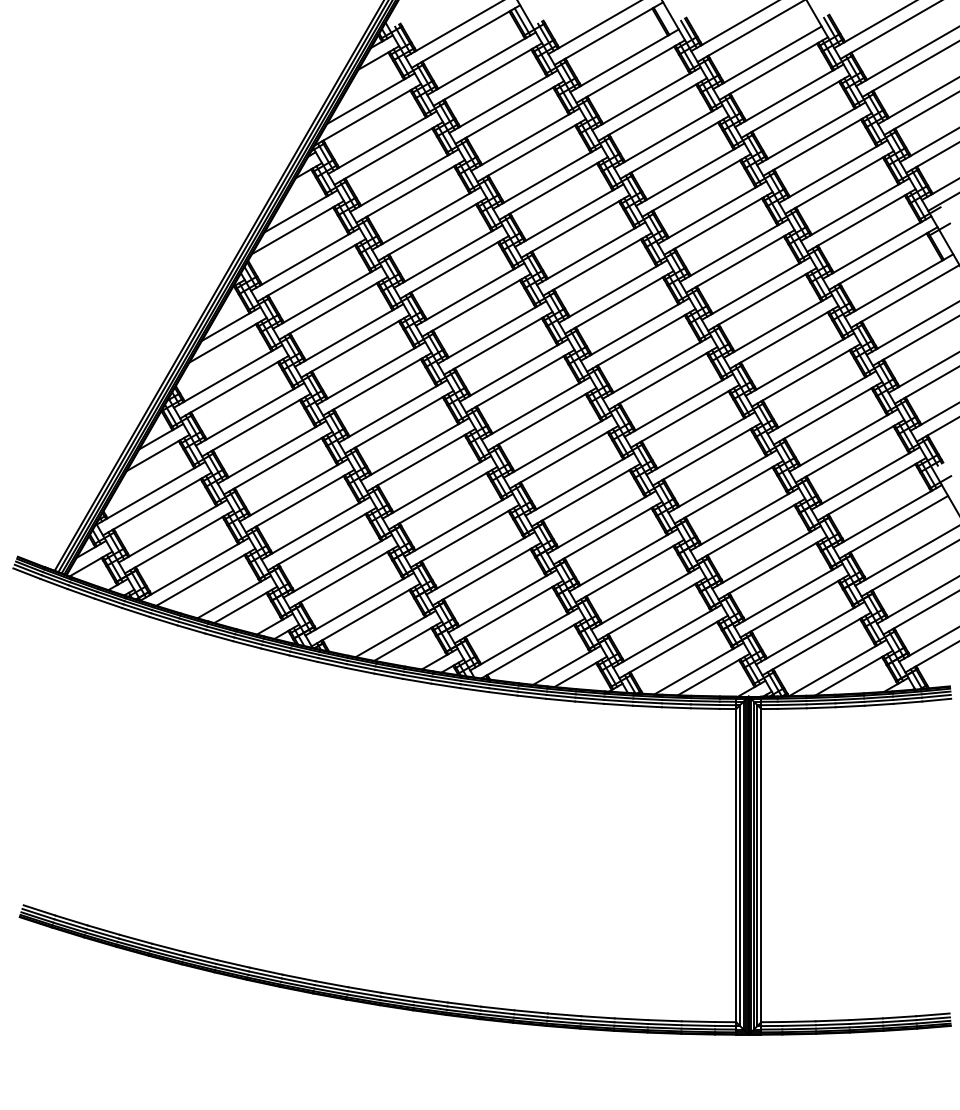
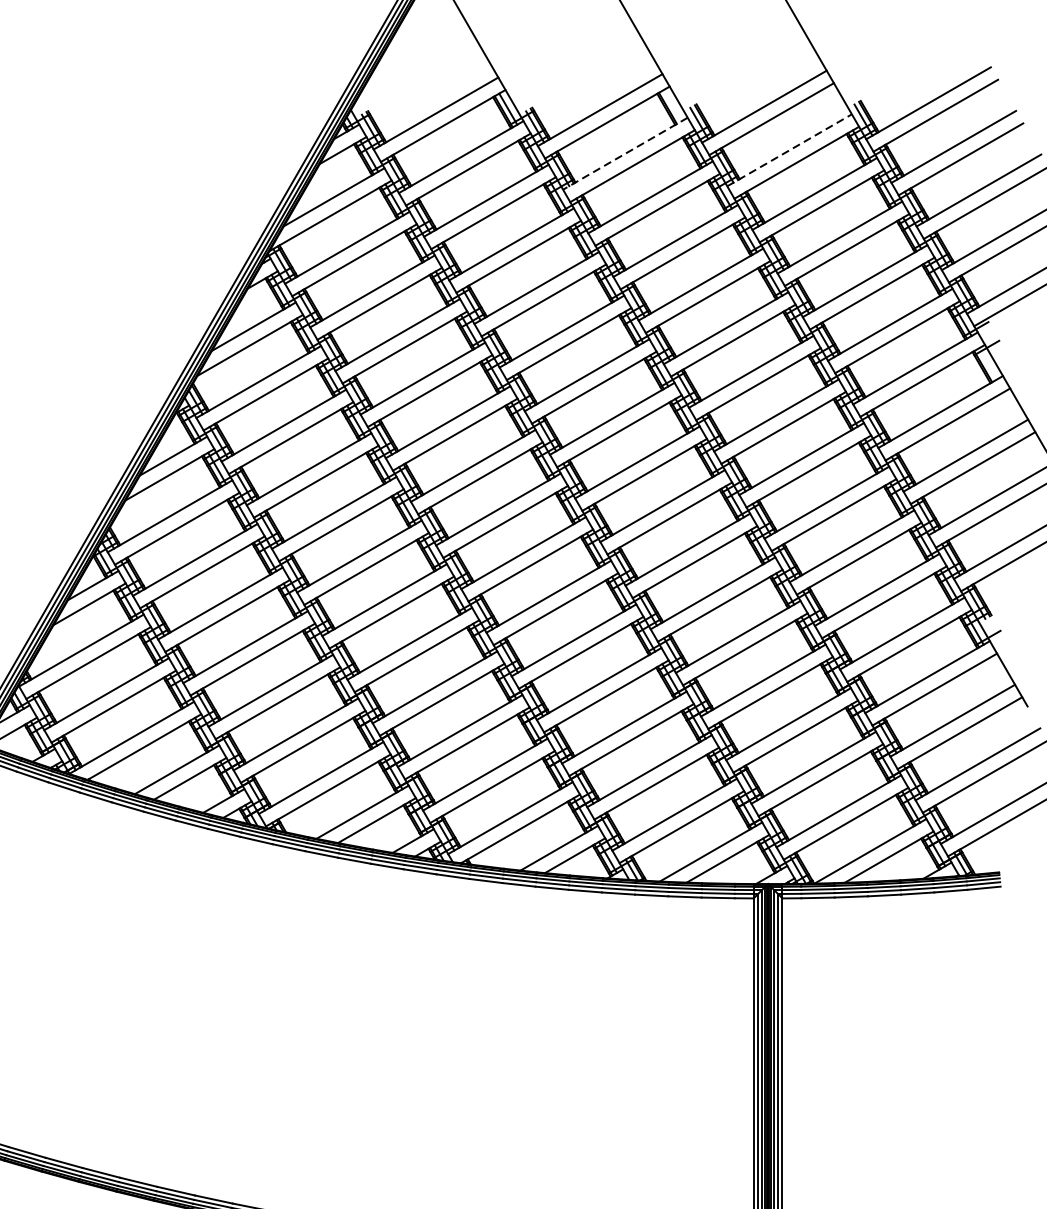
line: (767, 57) -> (789, 149), solid -> dashed
line: (624, 60) -> (625, 153), solid -> dashed

